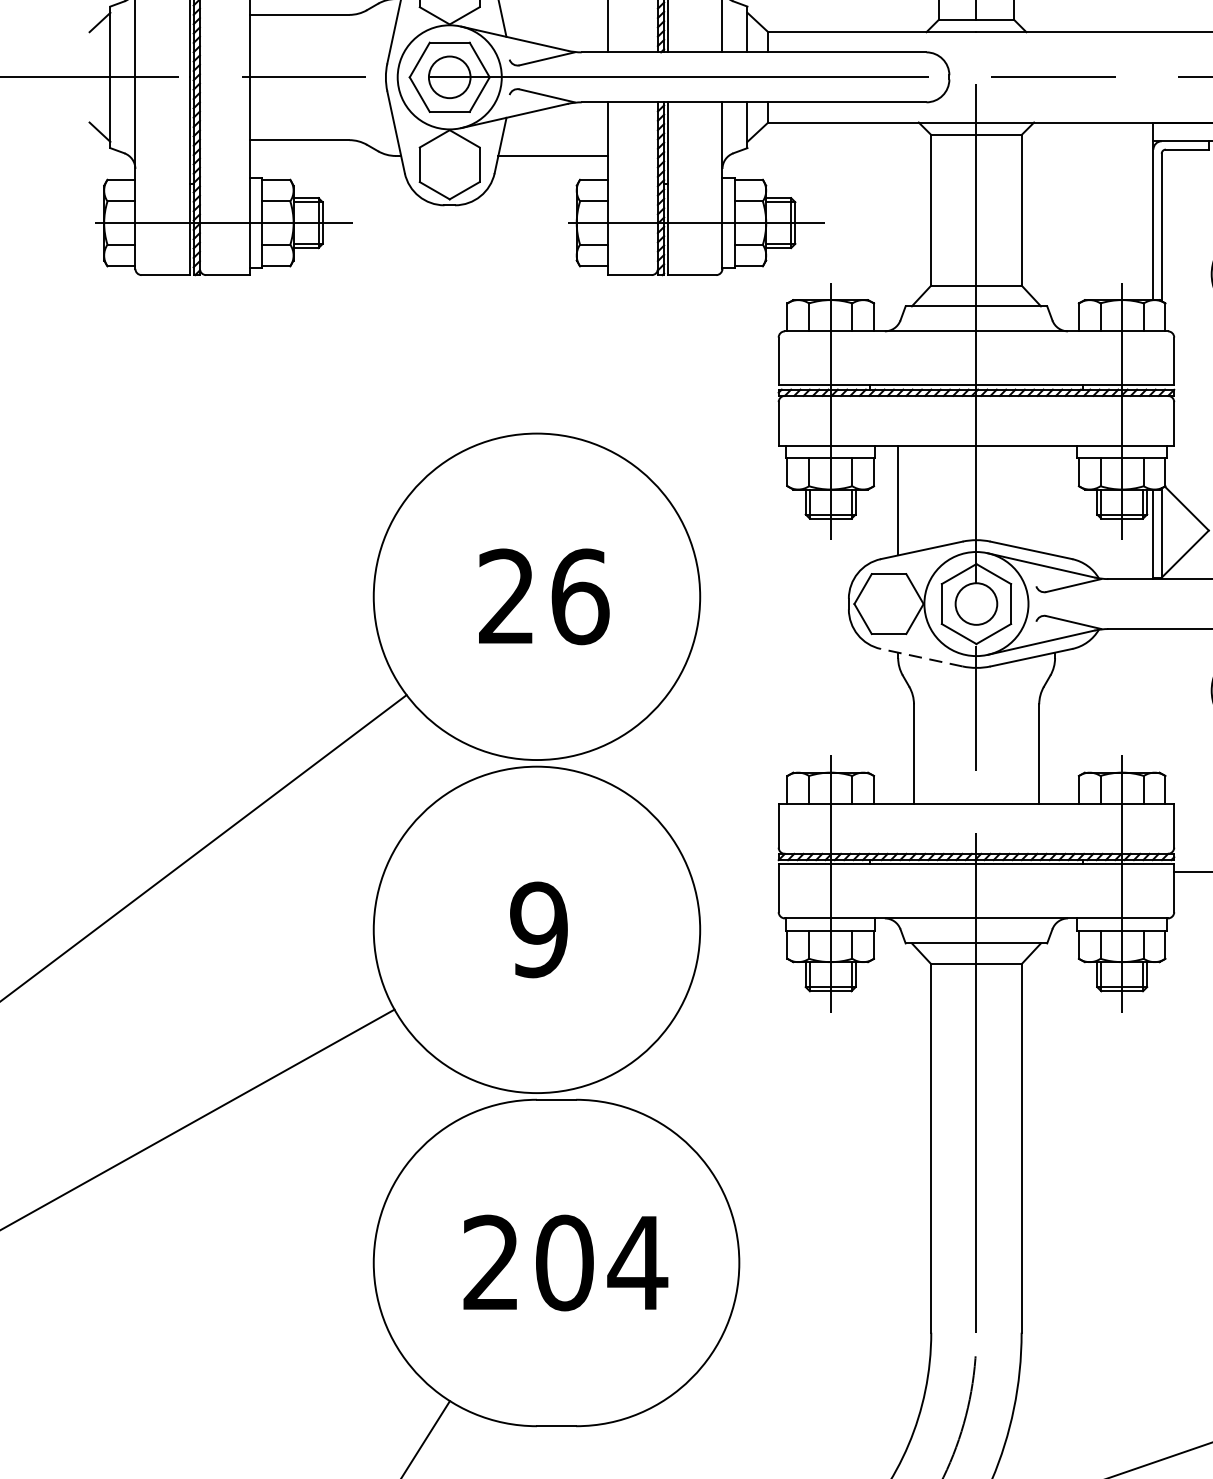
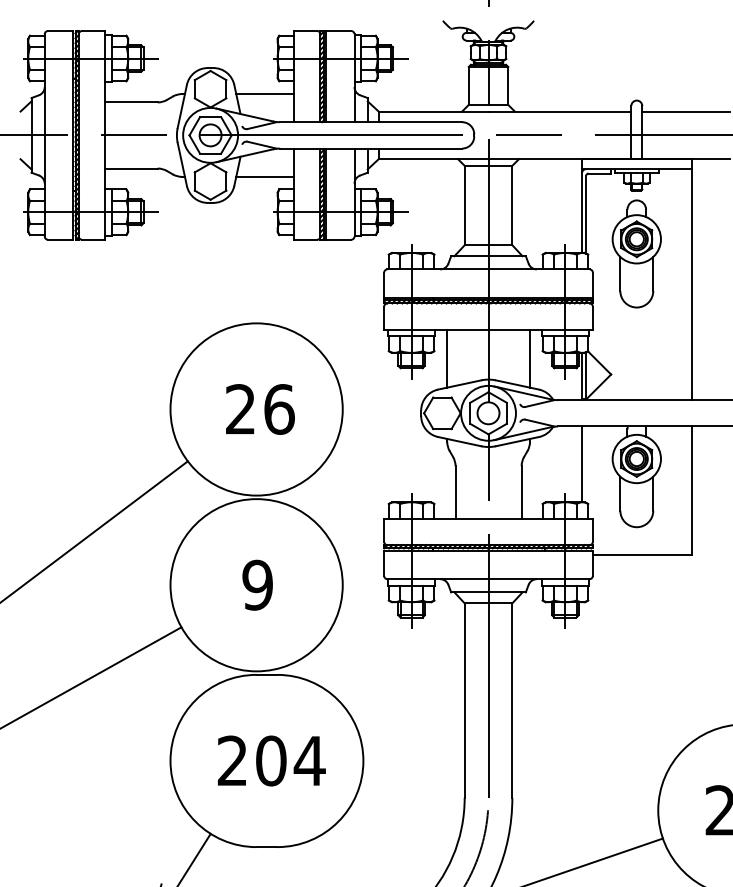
line: (1056, 500) -> (530, 358), added
line: (921, 657) -> (459, 441), dashed -> solid
line: (1152, 701) -> (581, 464), added

